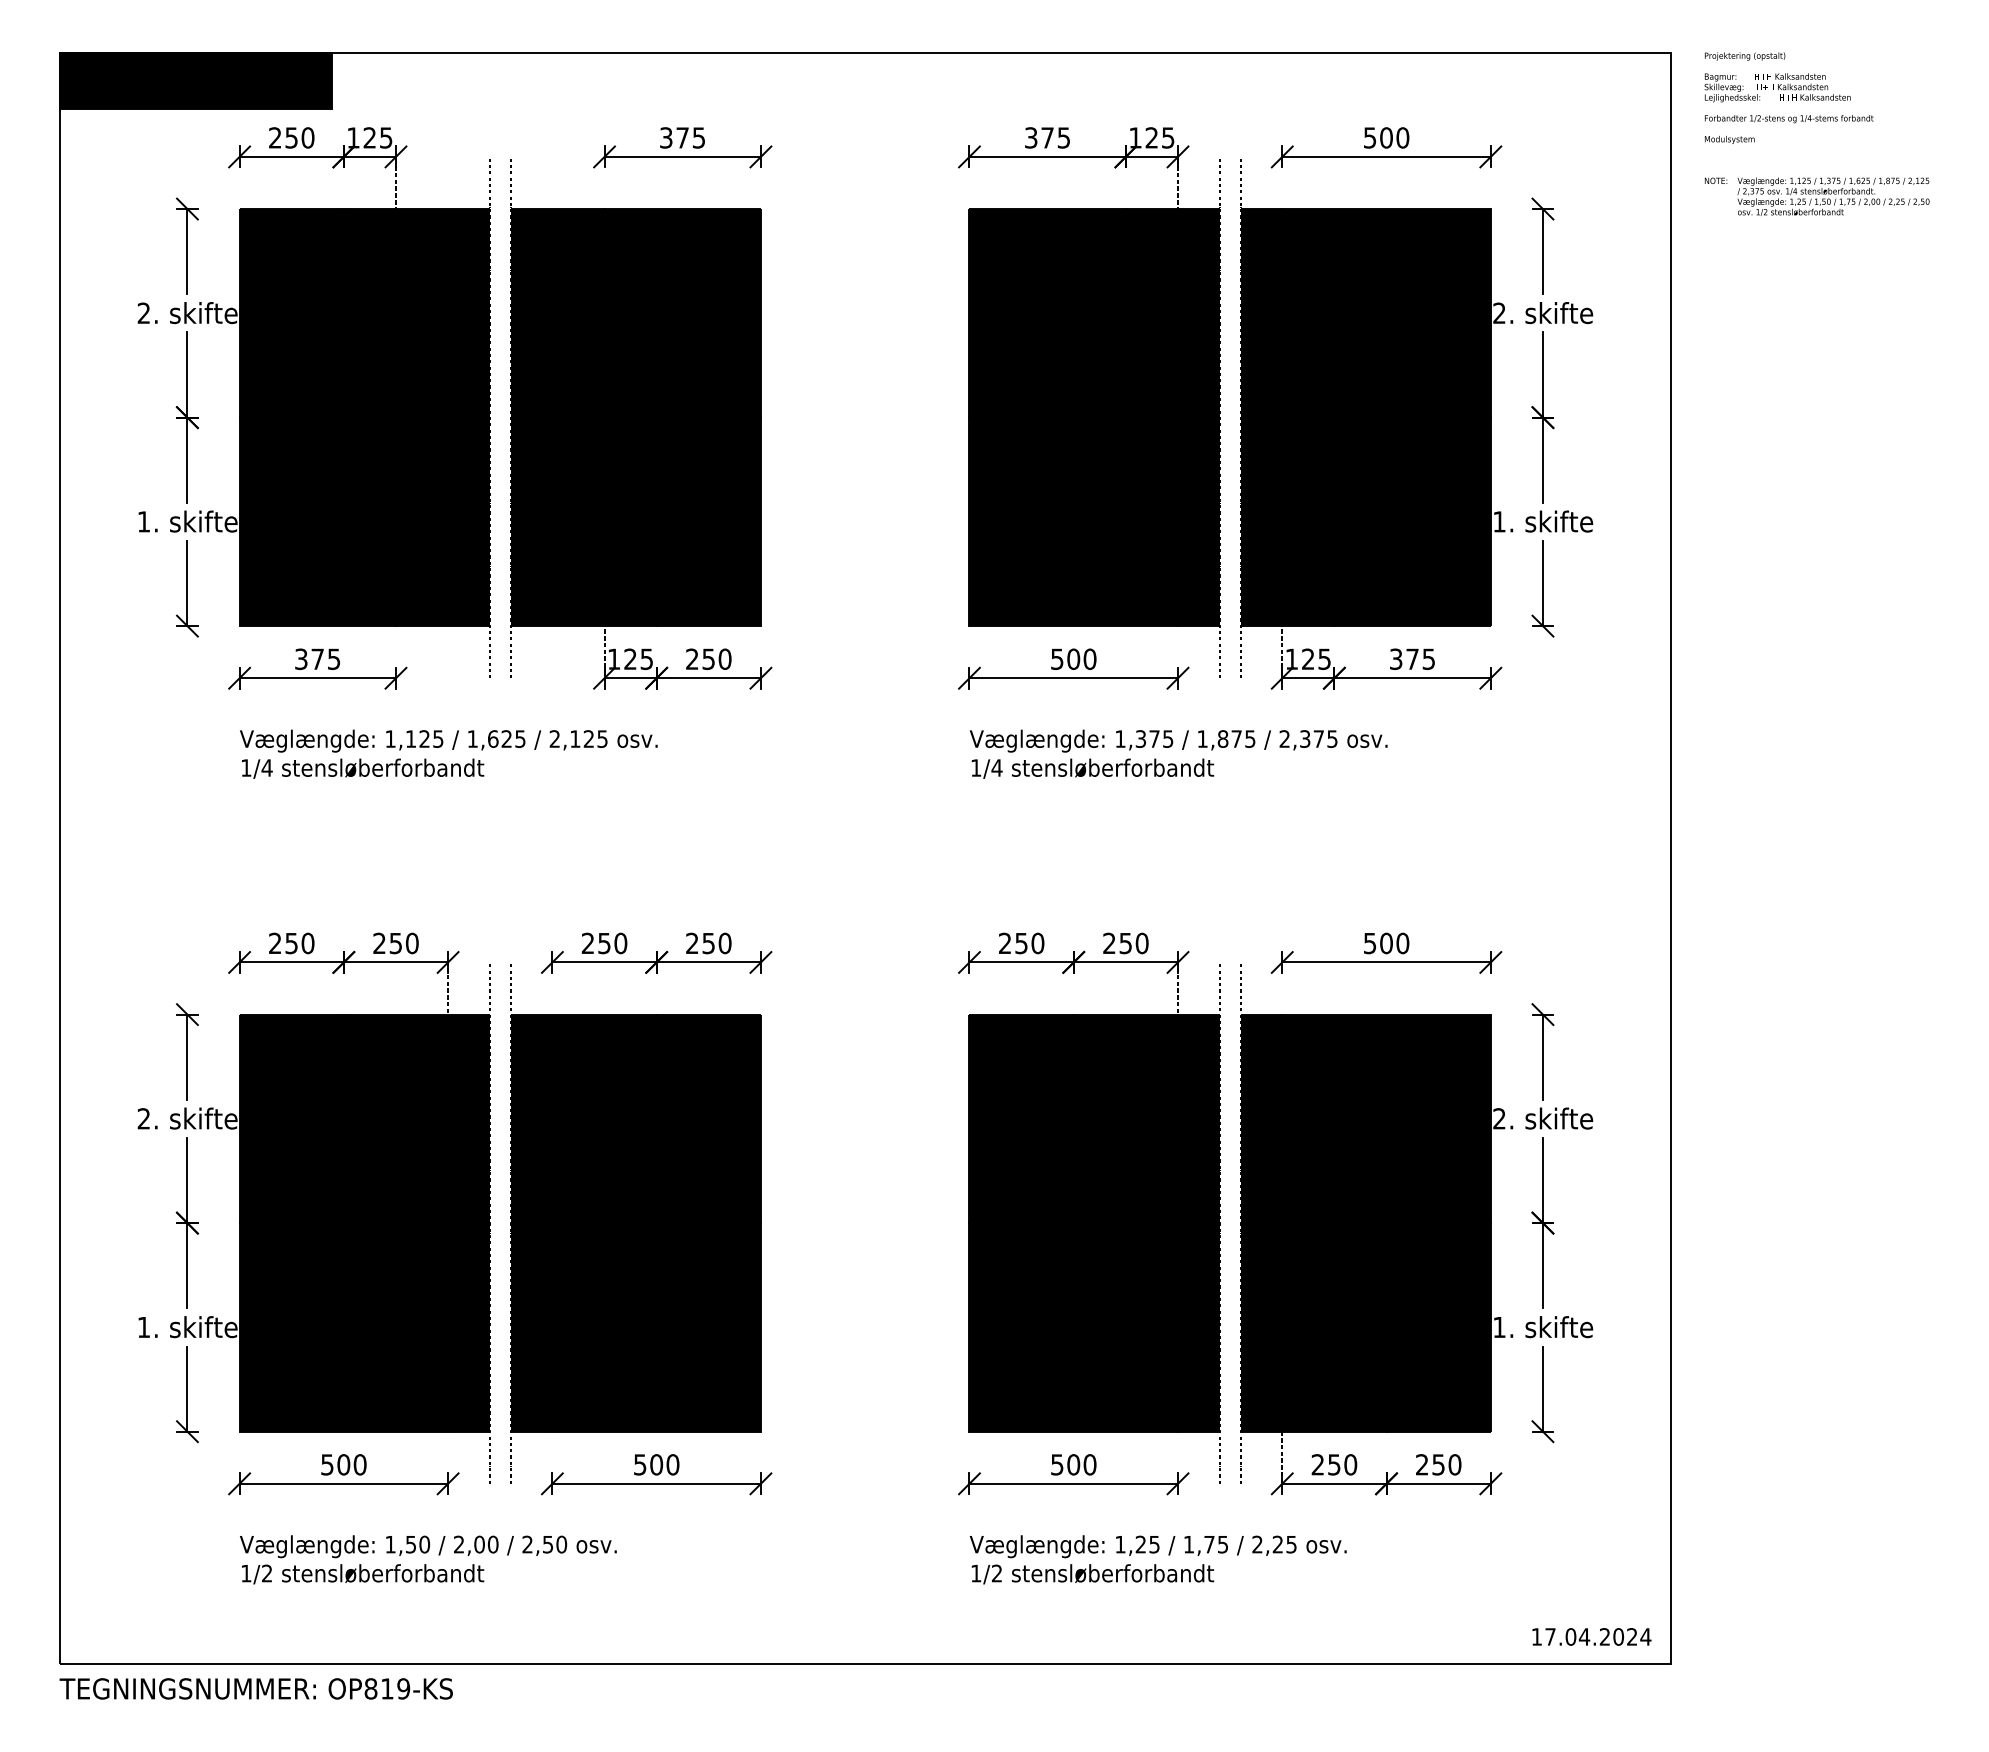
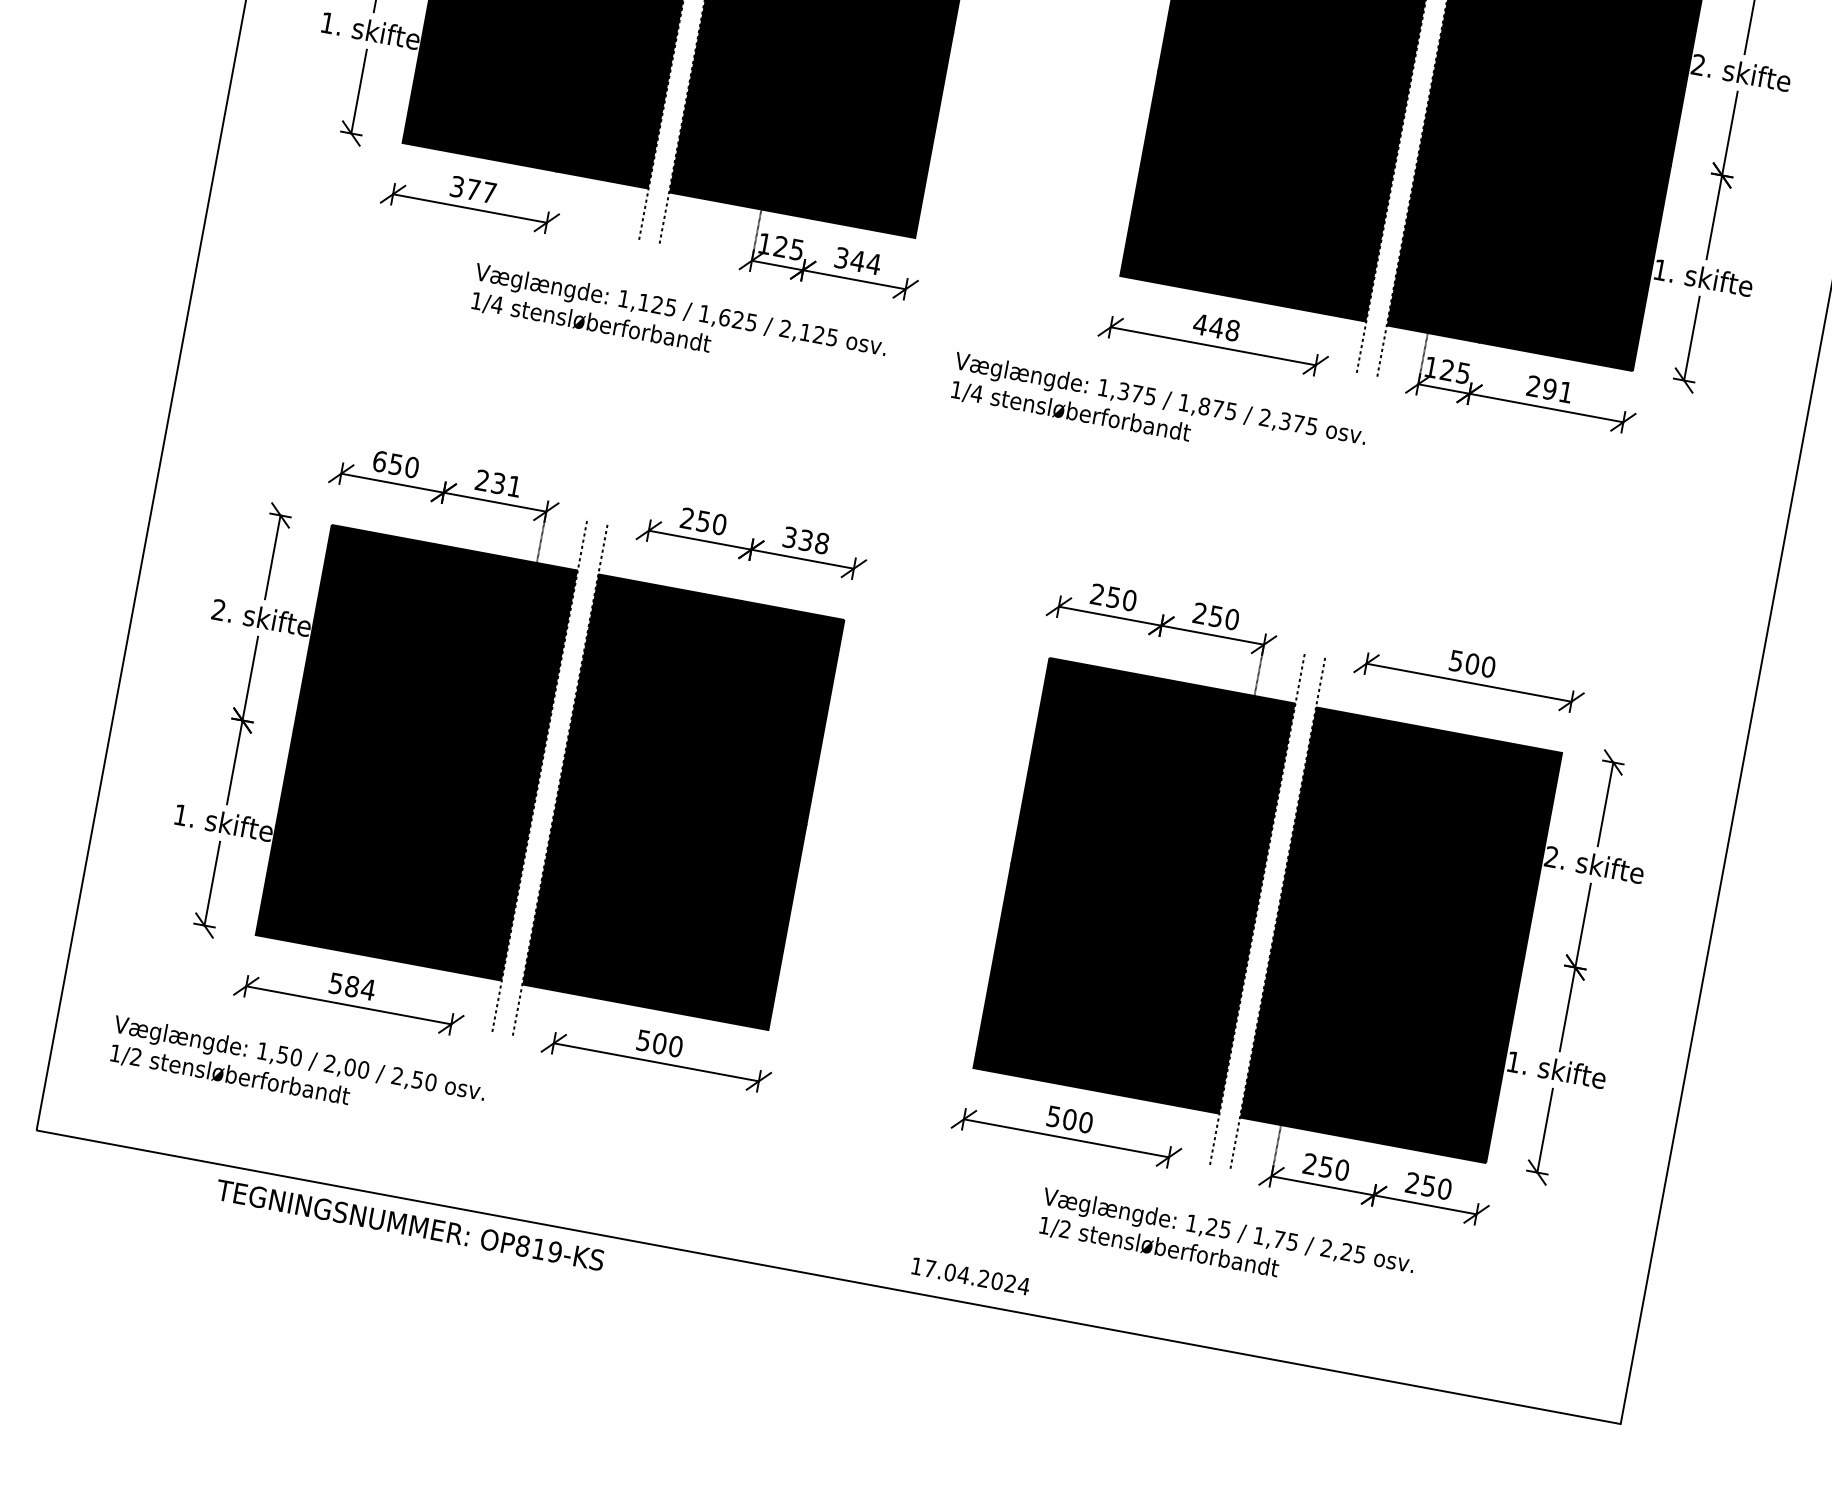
text: (1073, 658) -> (1216, 326), 500 -> 448
text: (334, 659) -> (489, 193), 375 -> 377
text: (708, 659) -> (857, 261), 250 -> 344
text: (1412, 659) -> (1549, 389), 375 -> 291
text: (448, 753) -> (678, 323), moved
text: (1178, 753) -> (1158, 412), moved
text: (275, 943) -> (380, 461), 250 -> 650
text: (404, 943) -> (506, 485), 250 -> 231
text: (708, 943) -> (805, 540), 250 -> 338
text: (351, 1464) -> (359, 987), 500 -> 584
text: (428, 1559) -> (297, 1072), moved
text: (1157, 1559) -> (1225, 1244), moved
text: (1591, 1636) -> (970, 1275), moved
text: (255, 1688) -> (409, 1224), moved

